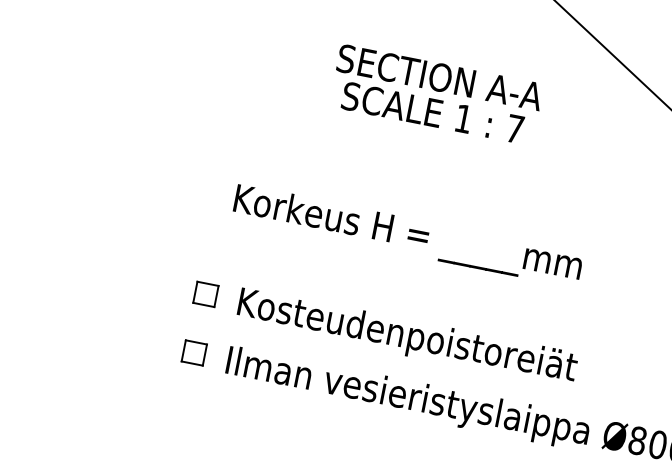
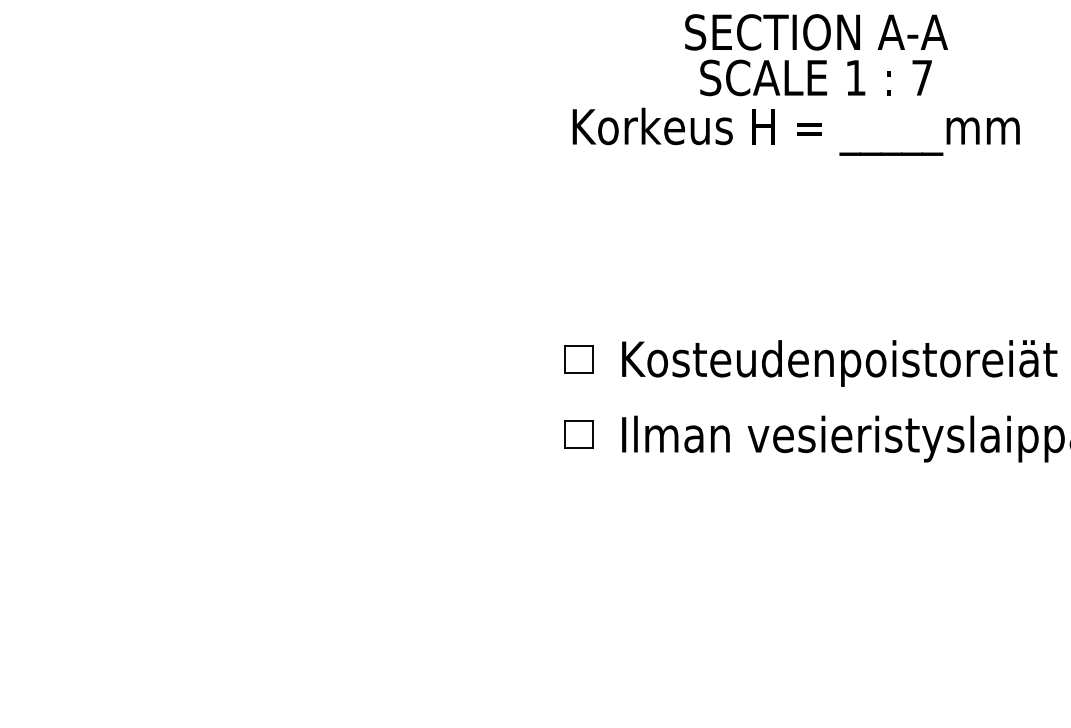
text: (407, 235) -> (795, 131), moved

